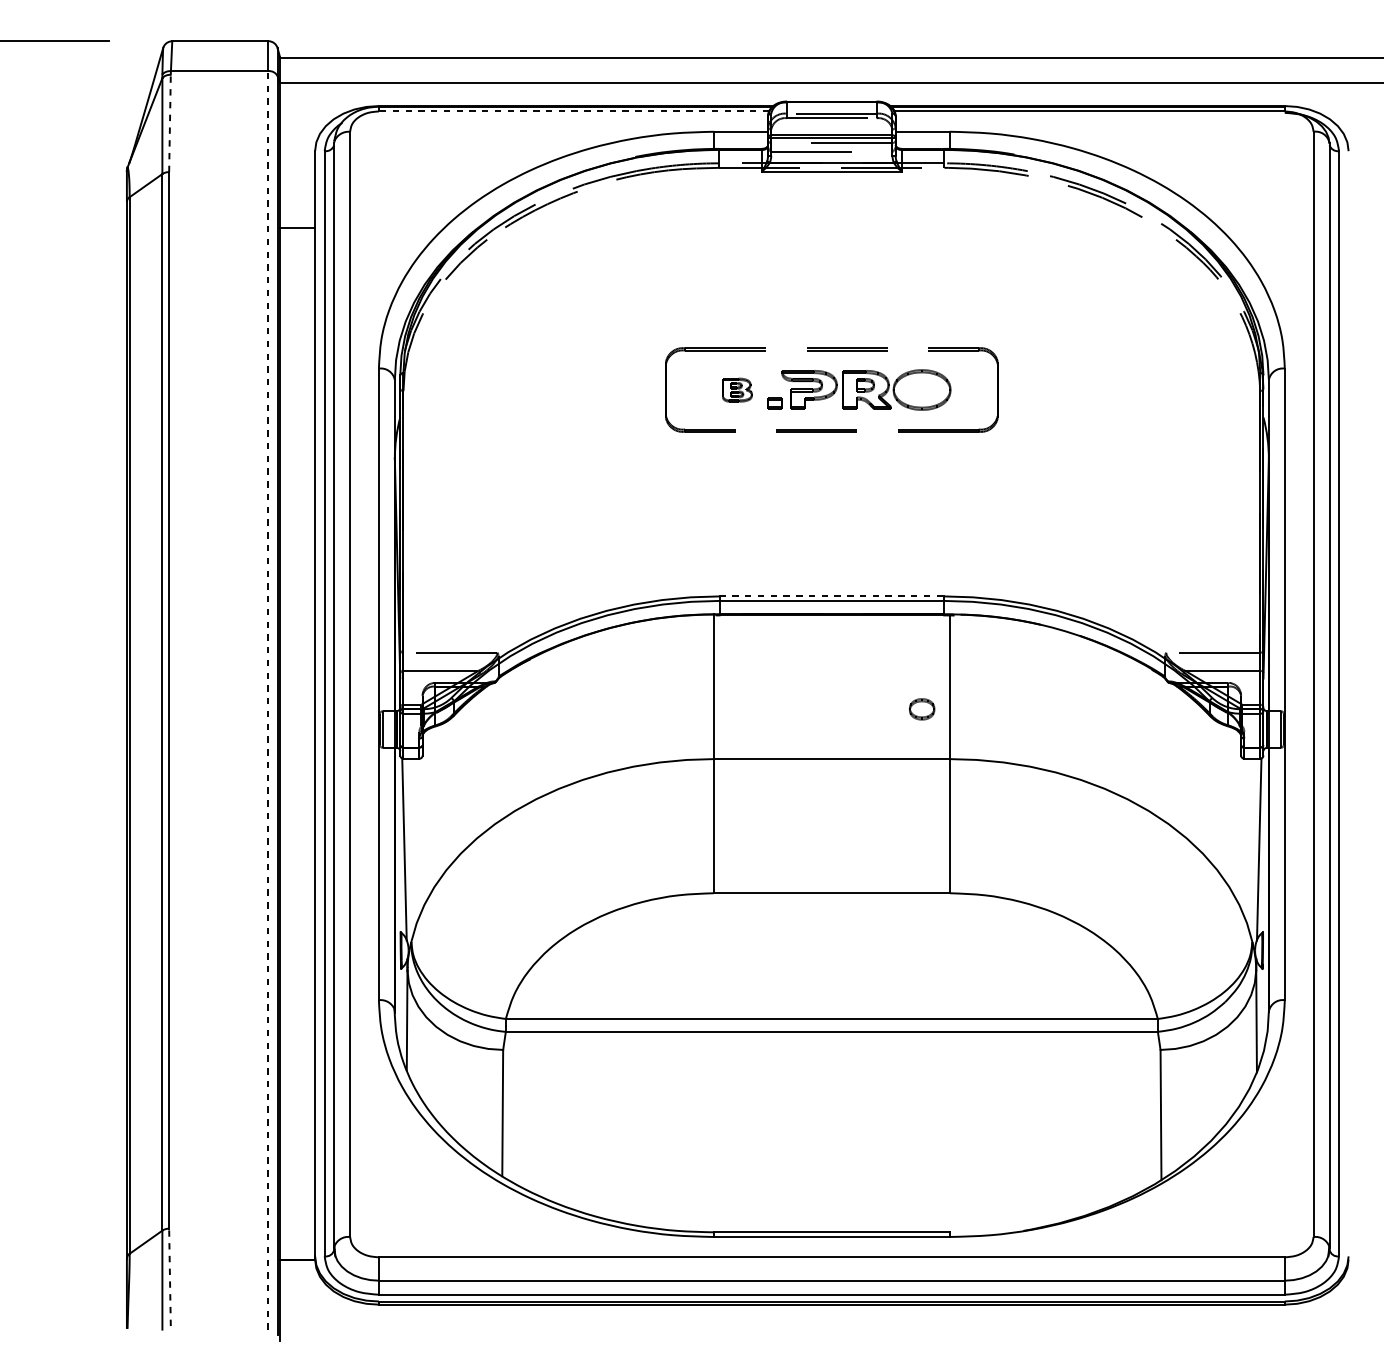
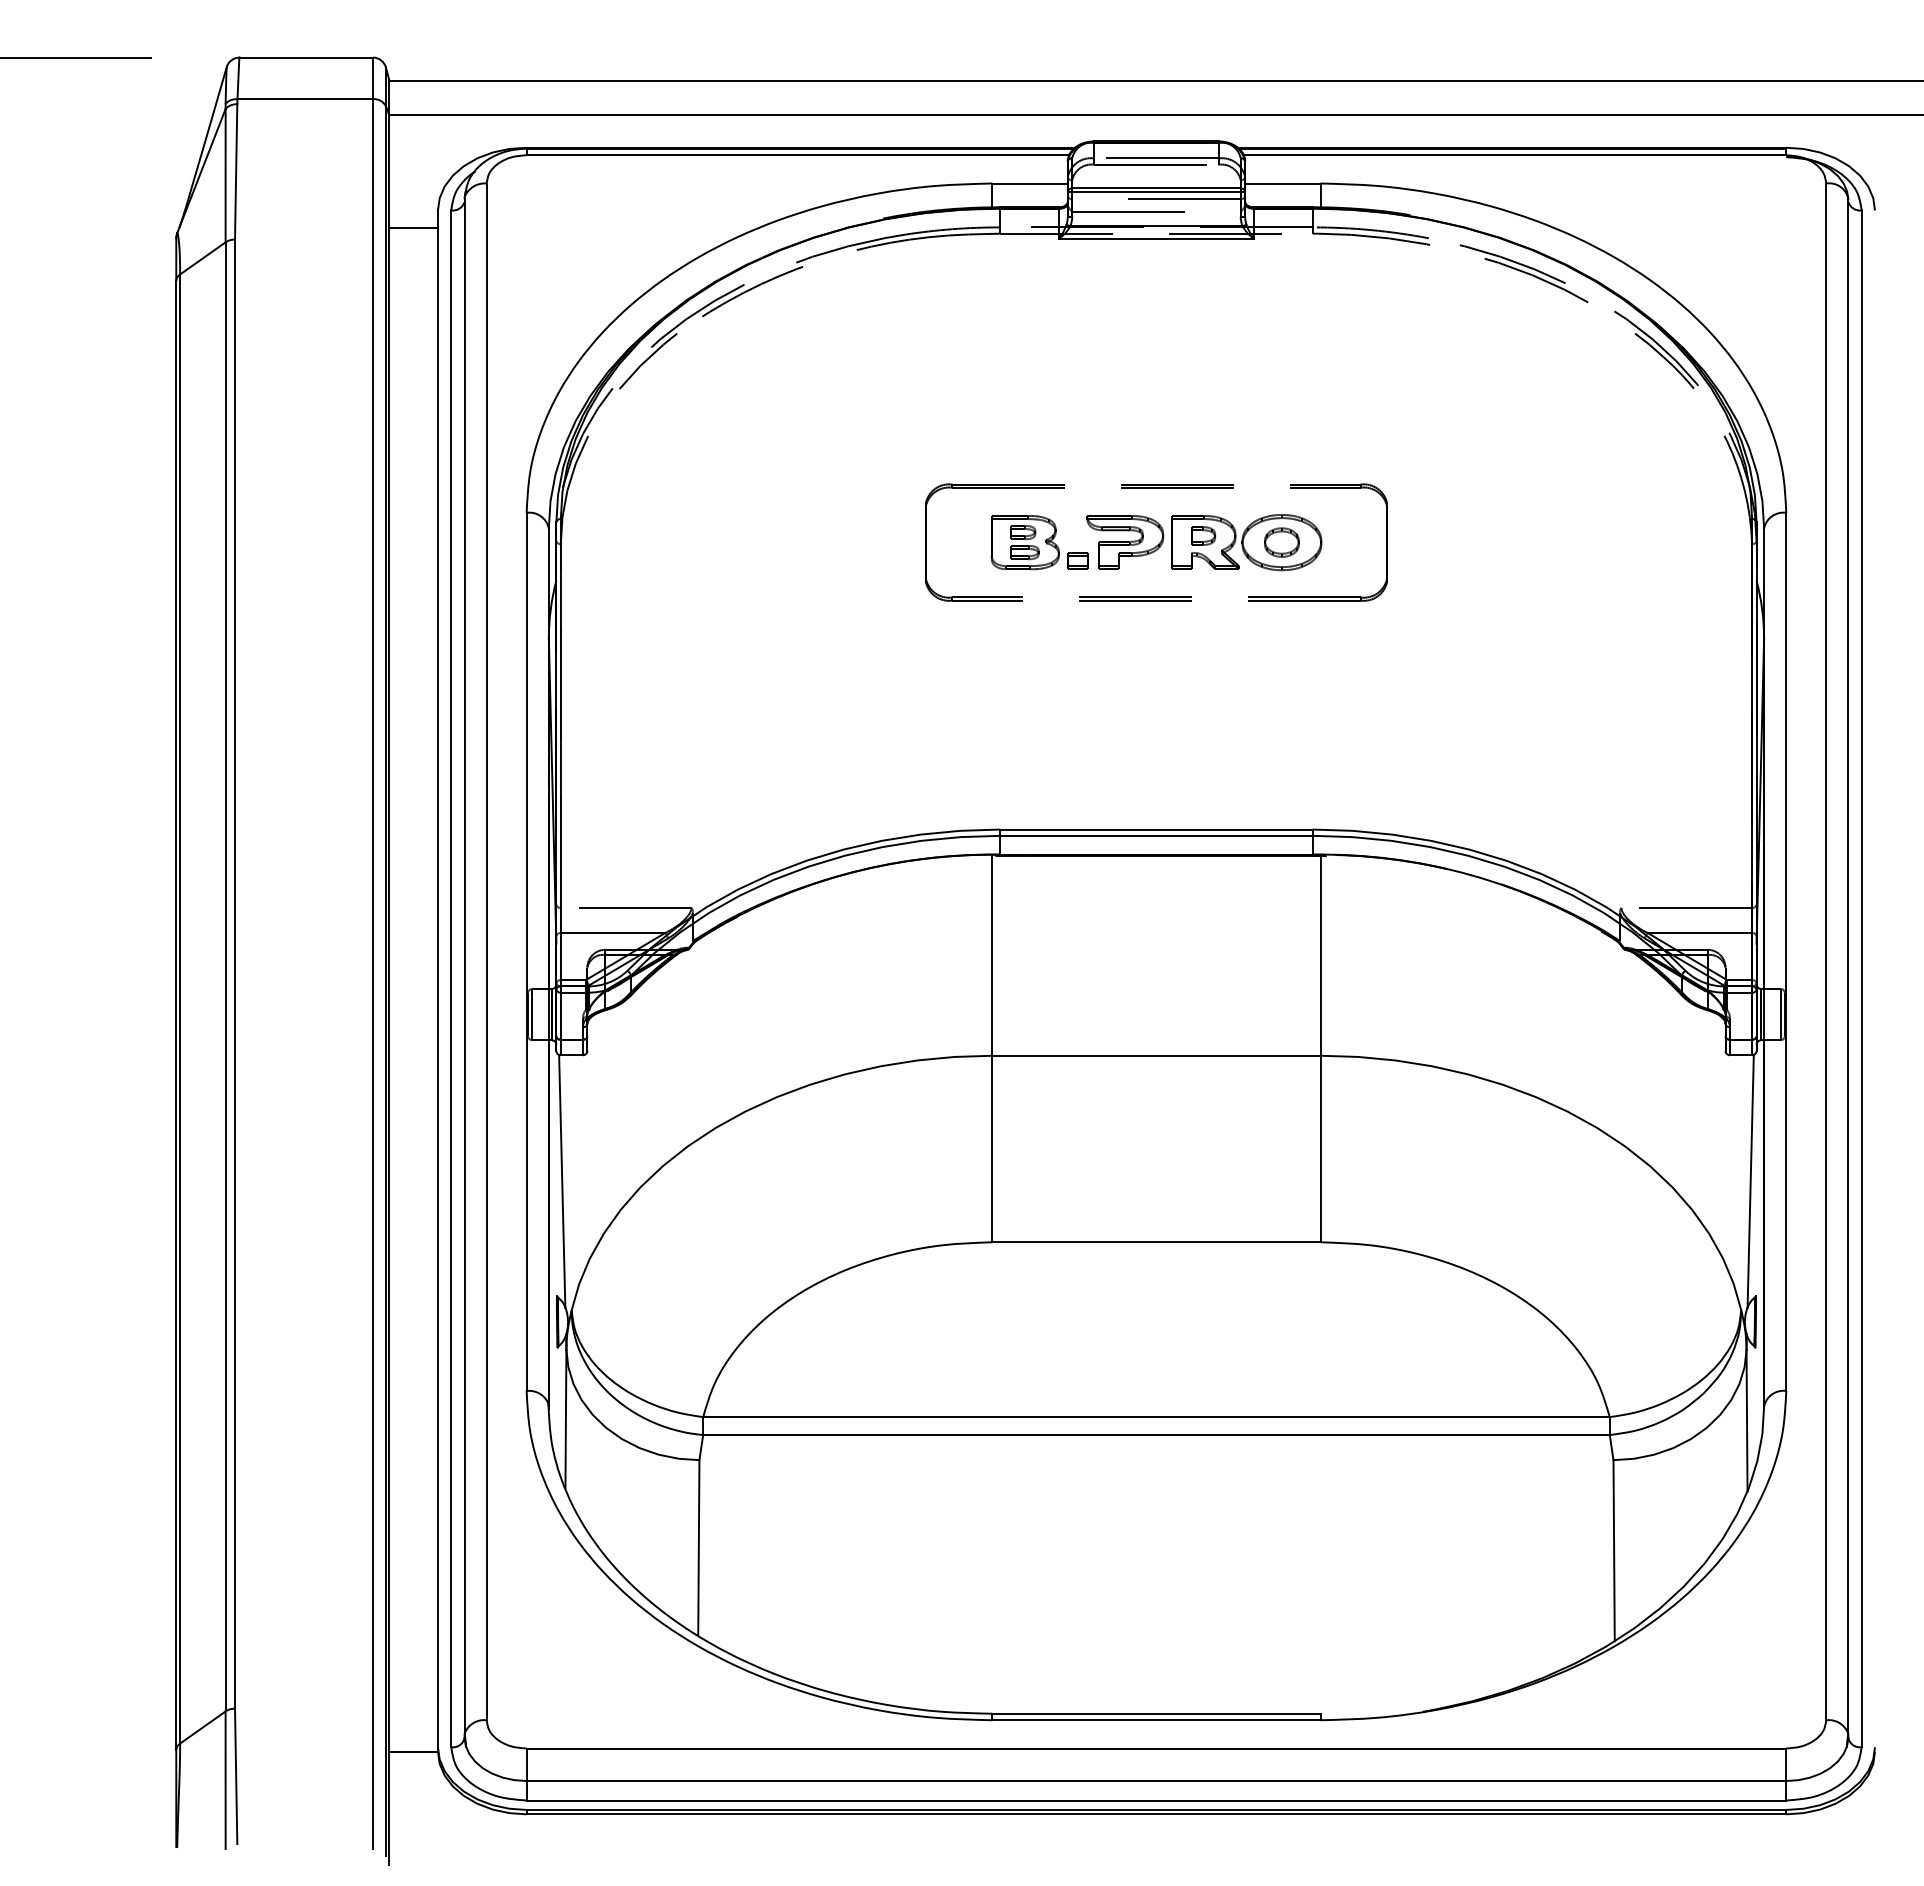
line: (573, 111) -> (797, 155), dashed -> solid
line: (170, 123) -> (236, 171), dashed -> solid
line: (297, 228) -> (413, 228), moved
part: (736, 389) -> (1024, 542), size x1.67
line: (831, 596) -> (1156, 829), dashed -> solid
line: (268, 699) -> (373, 973), dashed -> solid
part: (921, 709) -> (1281, 542), moved
line: (170, 1277) -> (236, 1776), dashed -> solid

